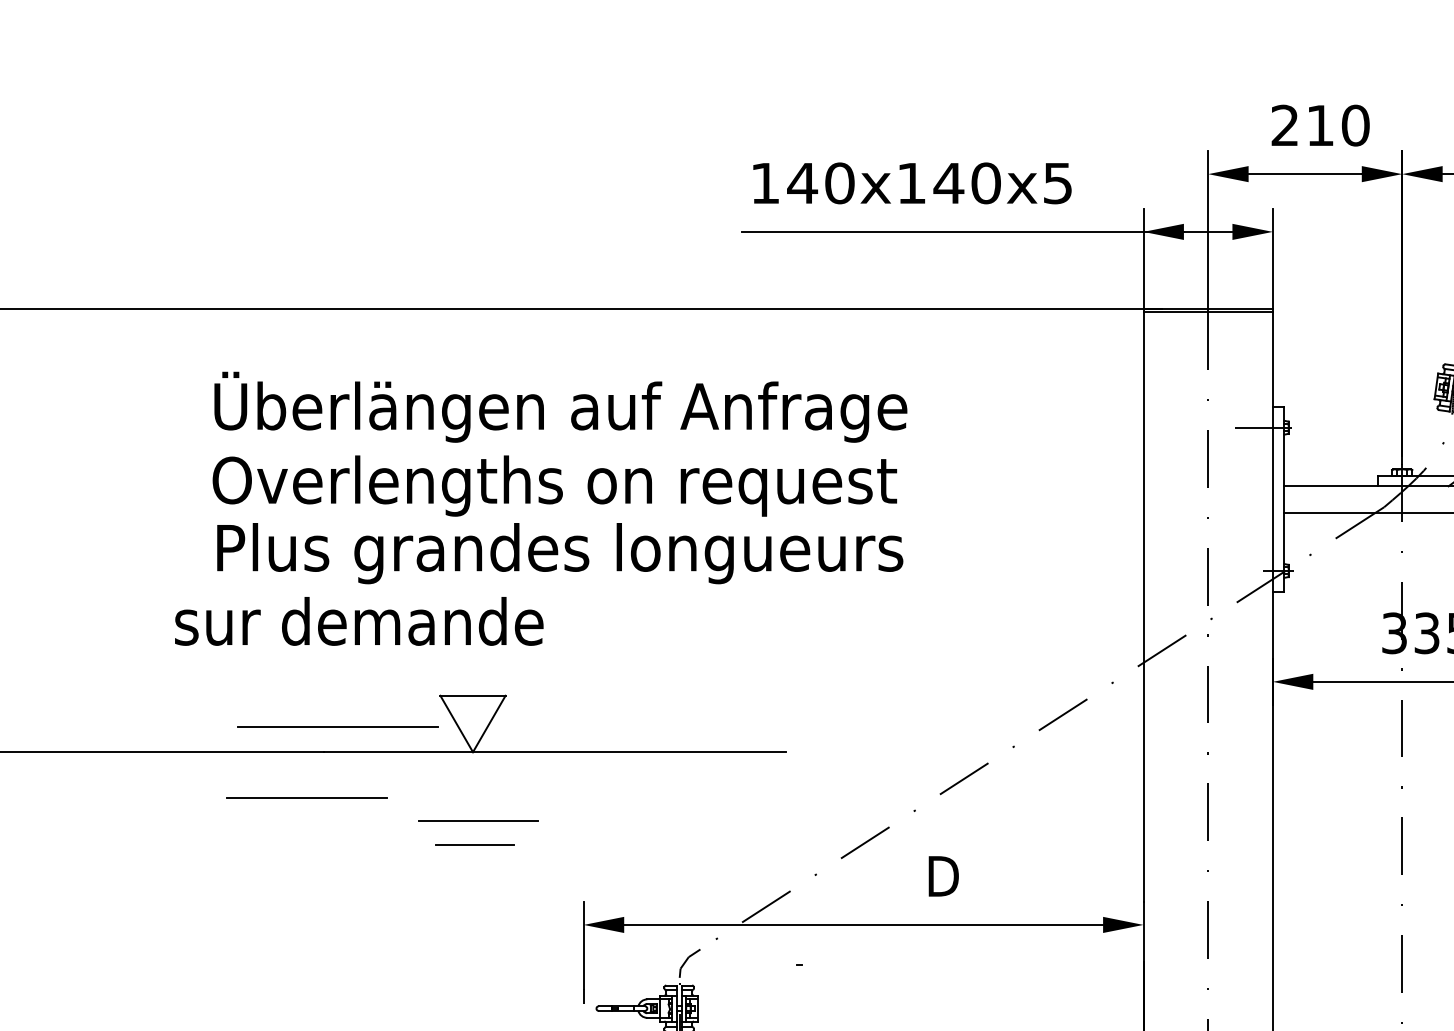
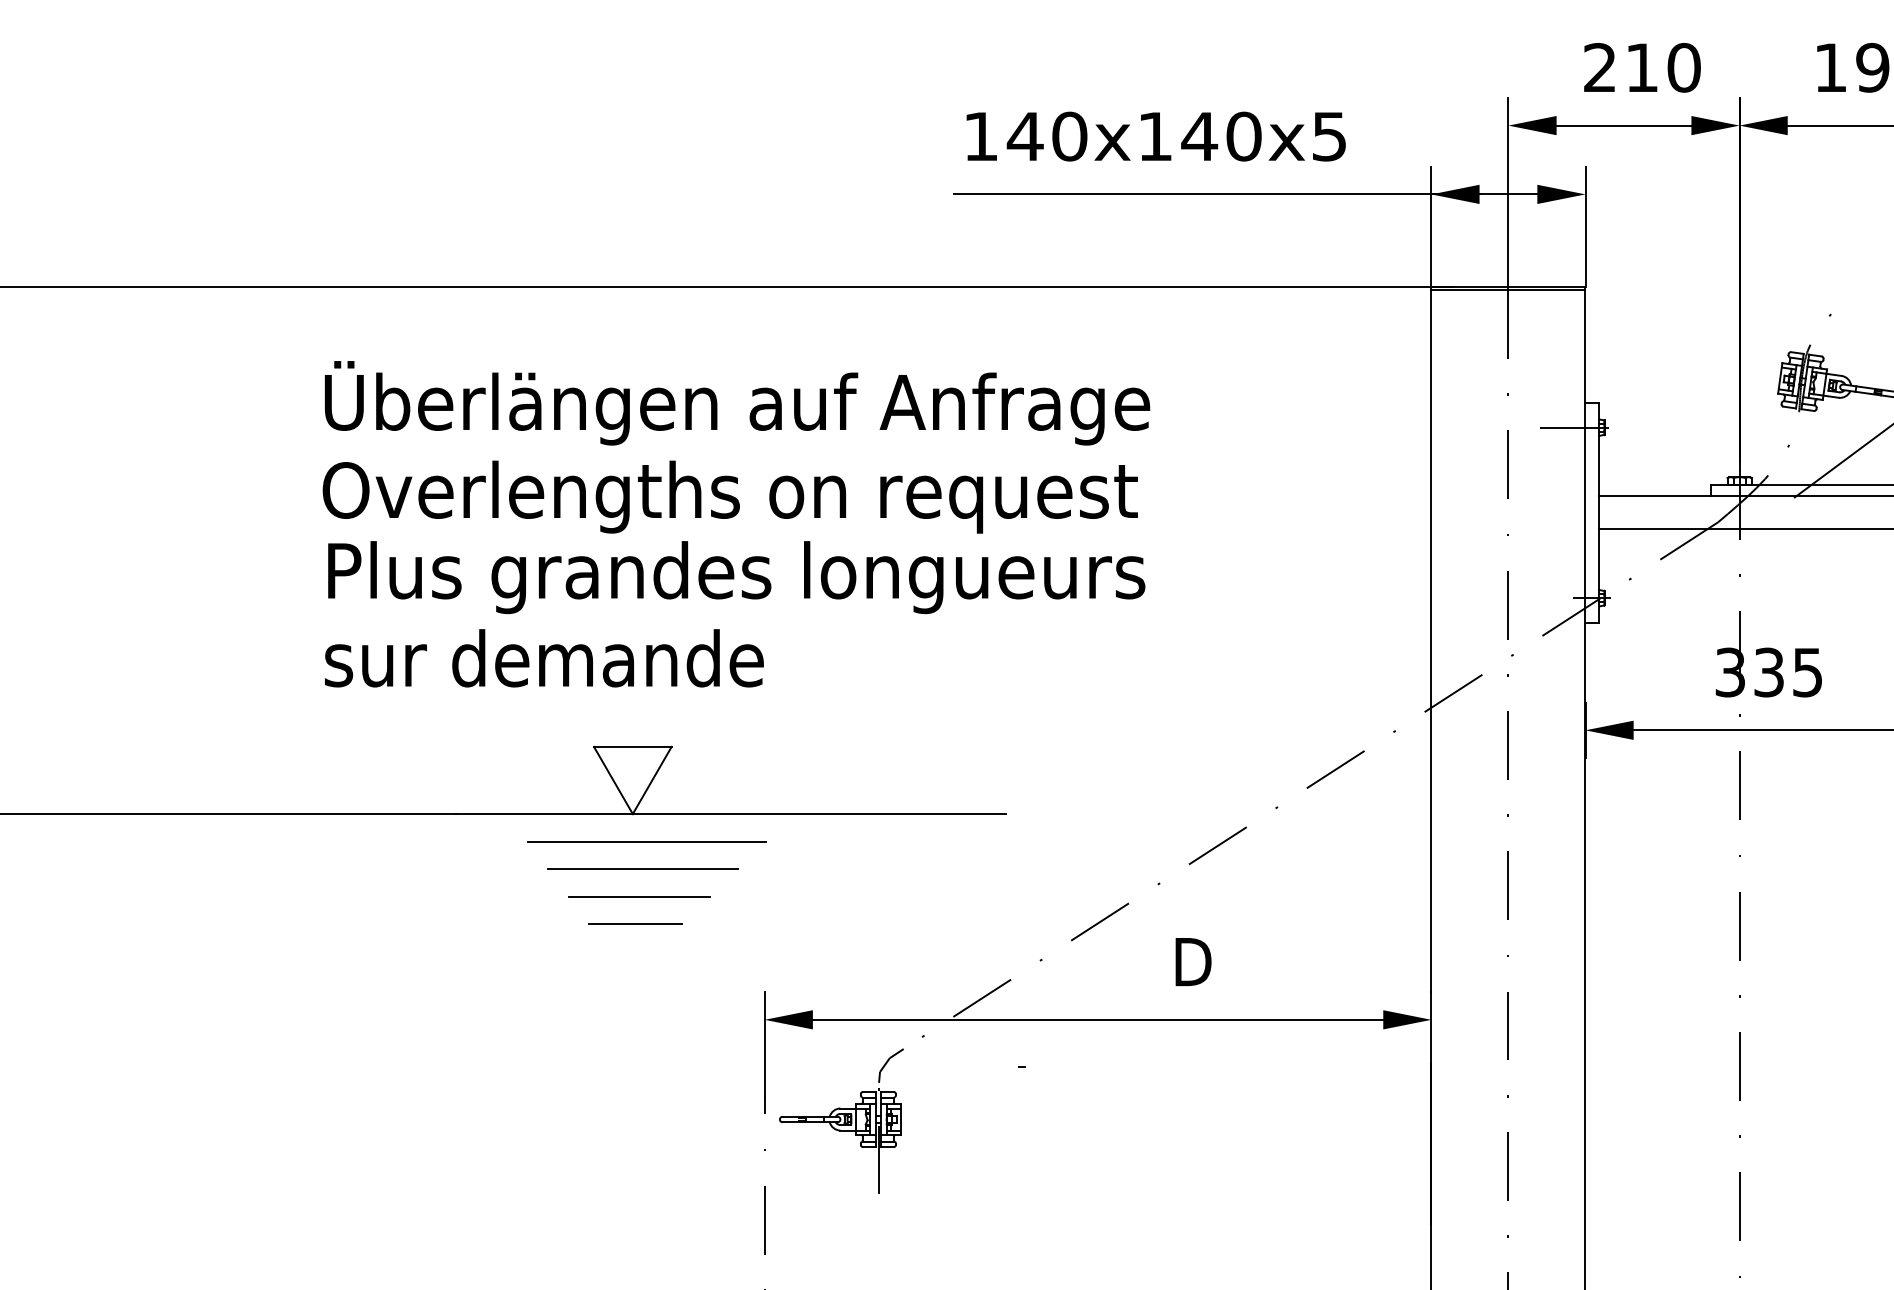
text: (359, 621) -> (544, 658), moved
line: (337, 727) -> (646, 841), moved
line: (306, 797) -> (642, 868), moved

